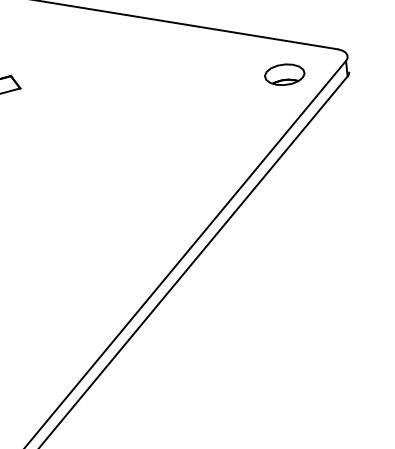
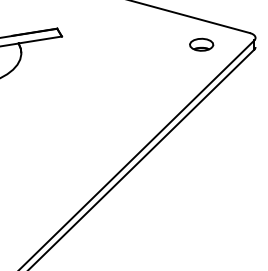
part: (284, 74) -> (201, 44), moved

